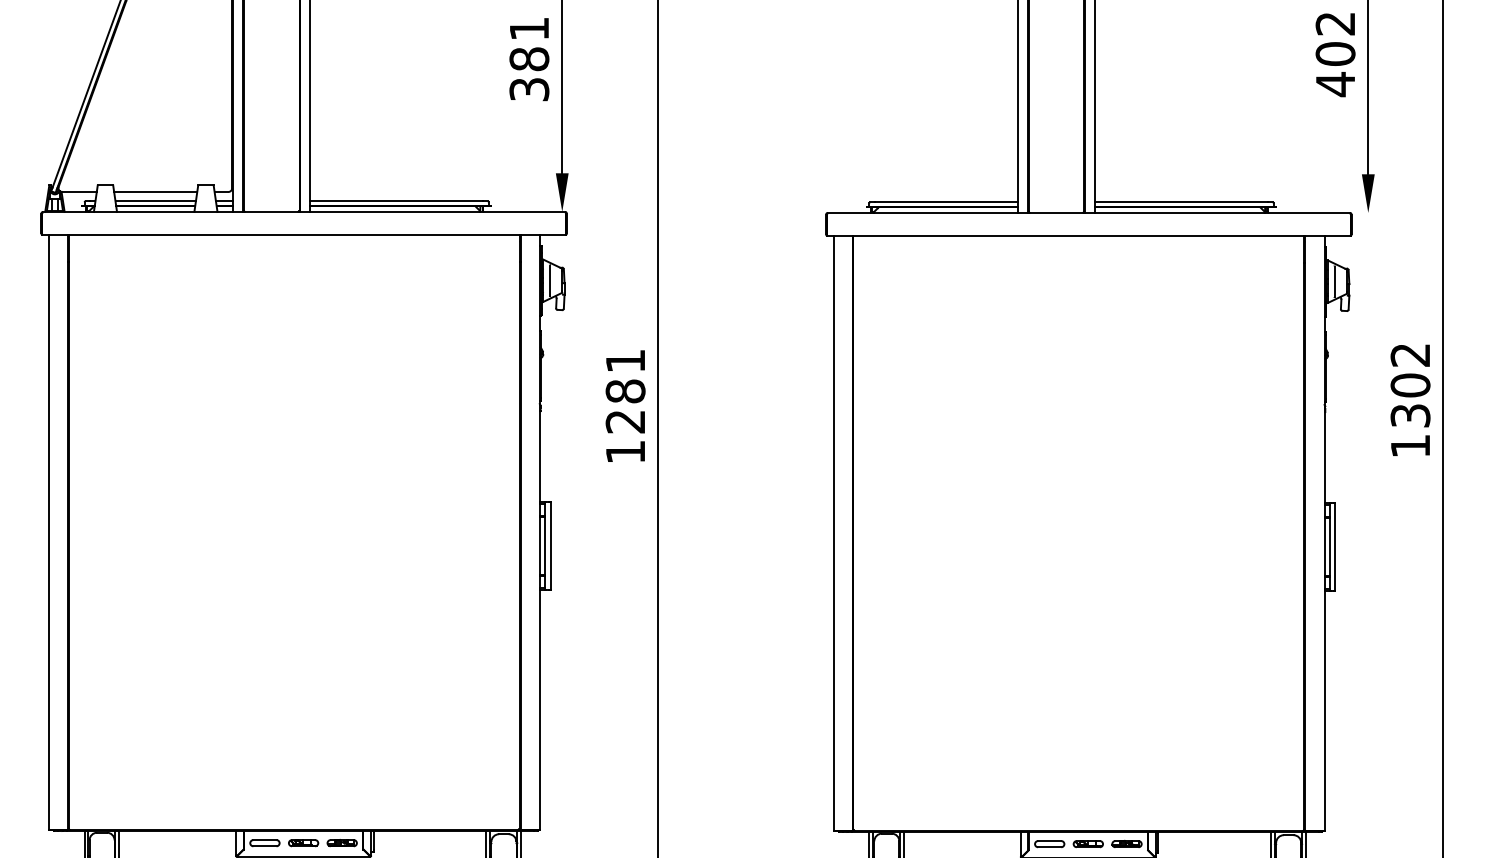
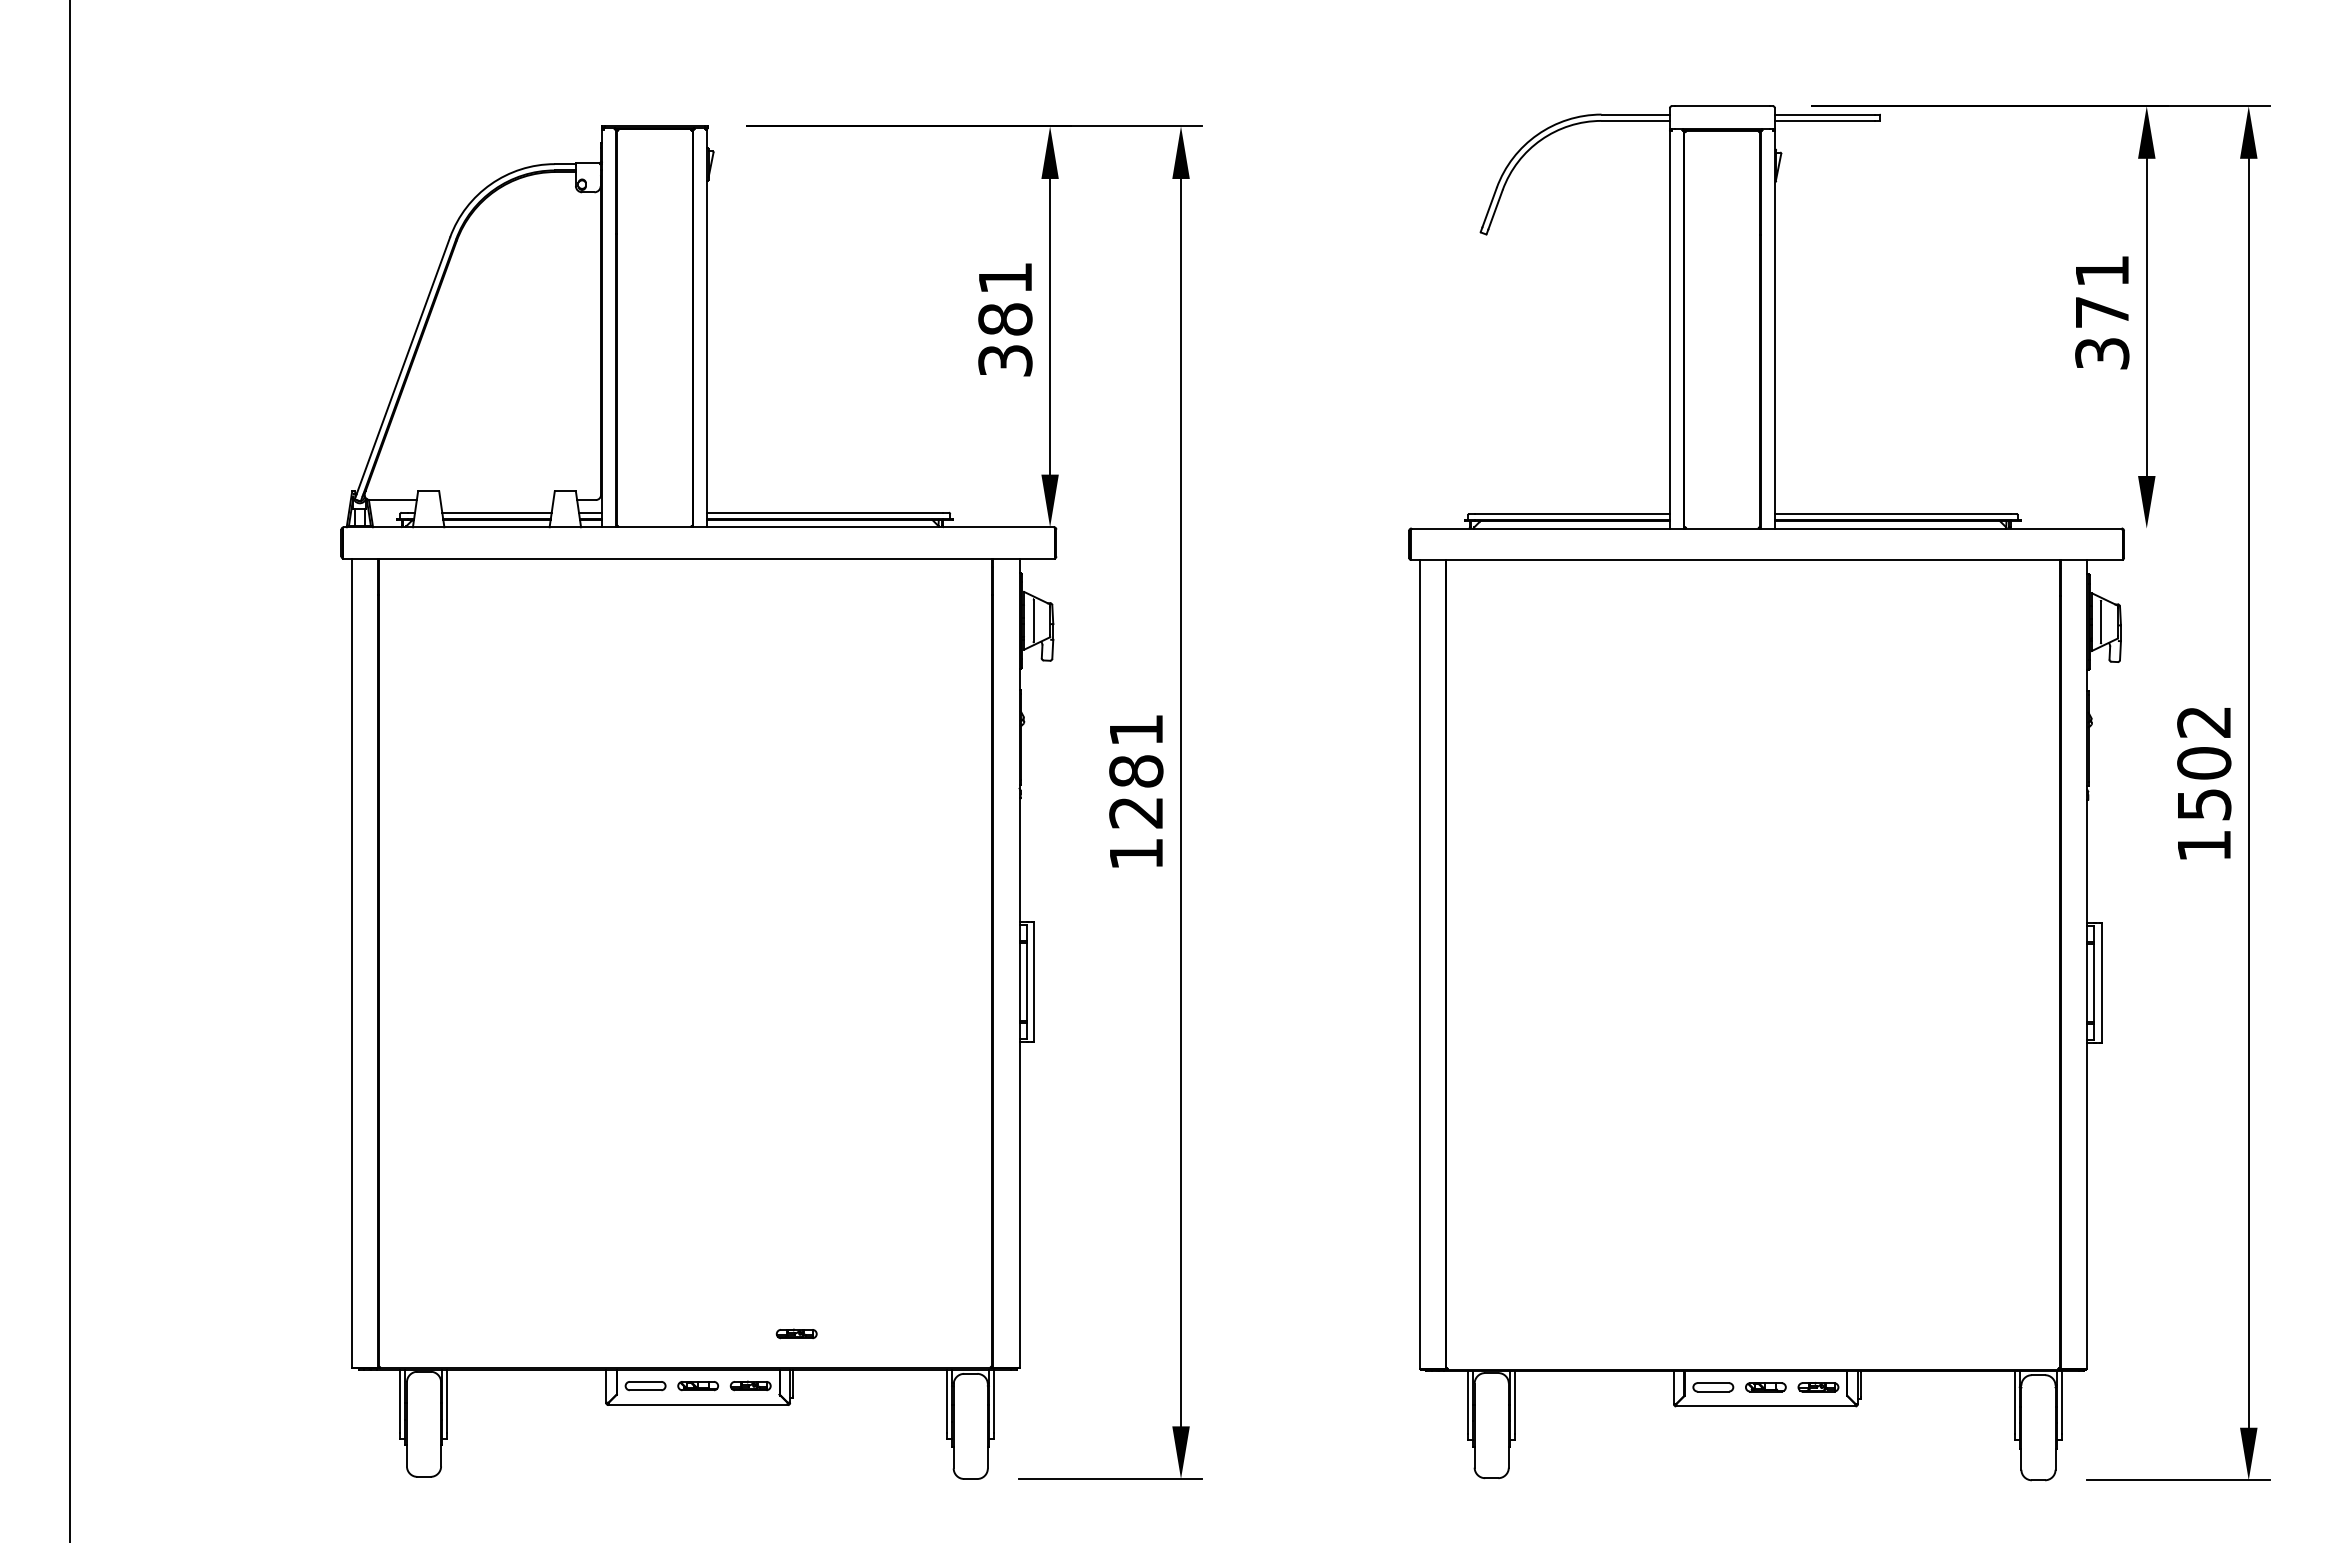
text: (1335, 54) -> (2102, 313), 402 -> 371
line: (155, 192) -> (496, 500), removed
text: (1409, 415) -> (2203, 804), 1302 -> 1502
part: (375, 804) -> (796, 1333), added

